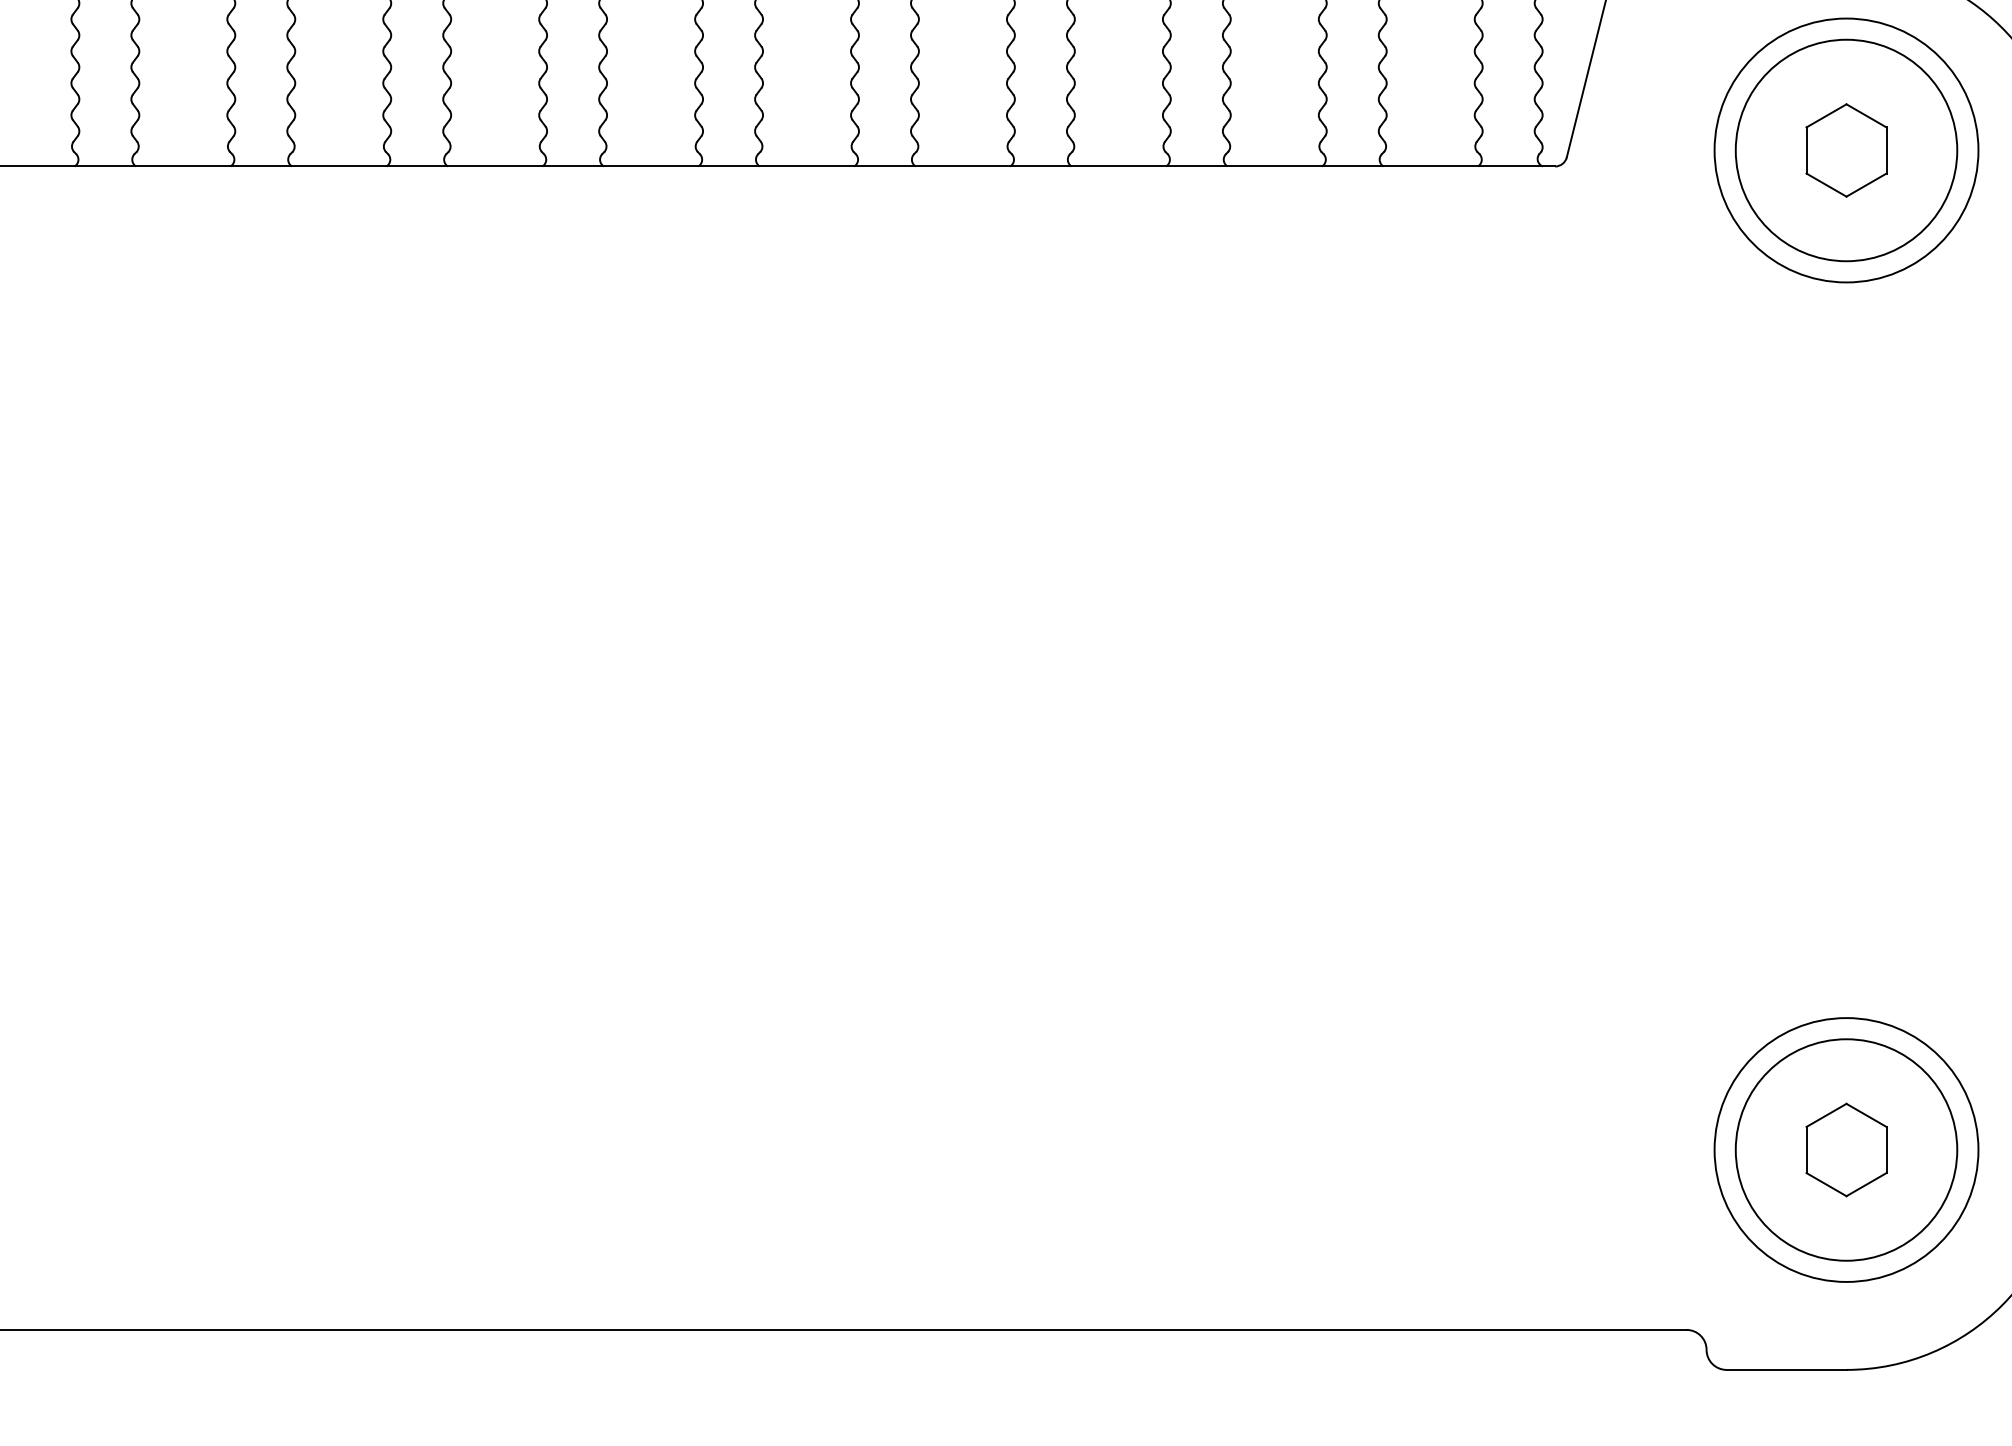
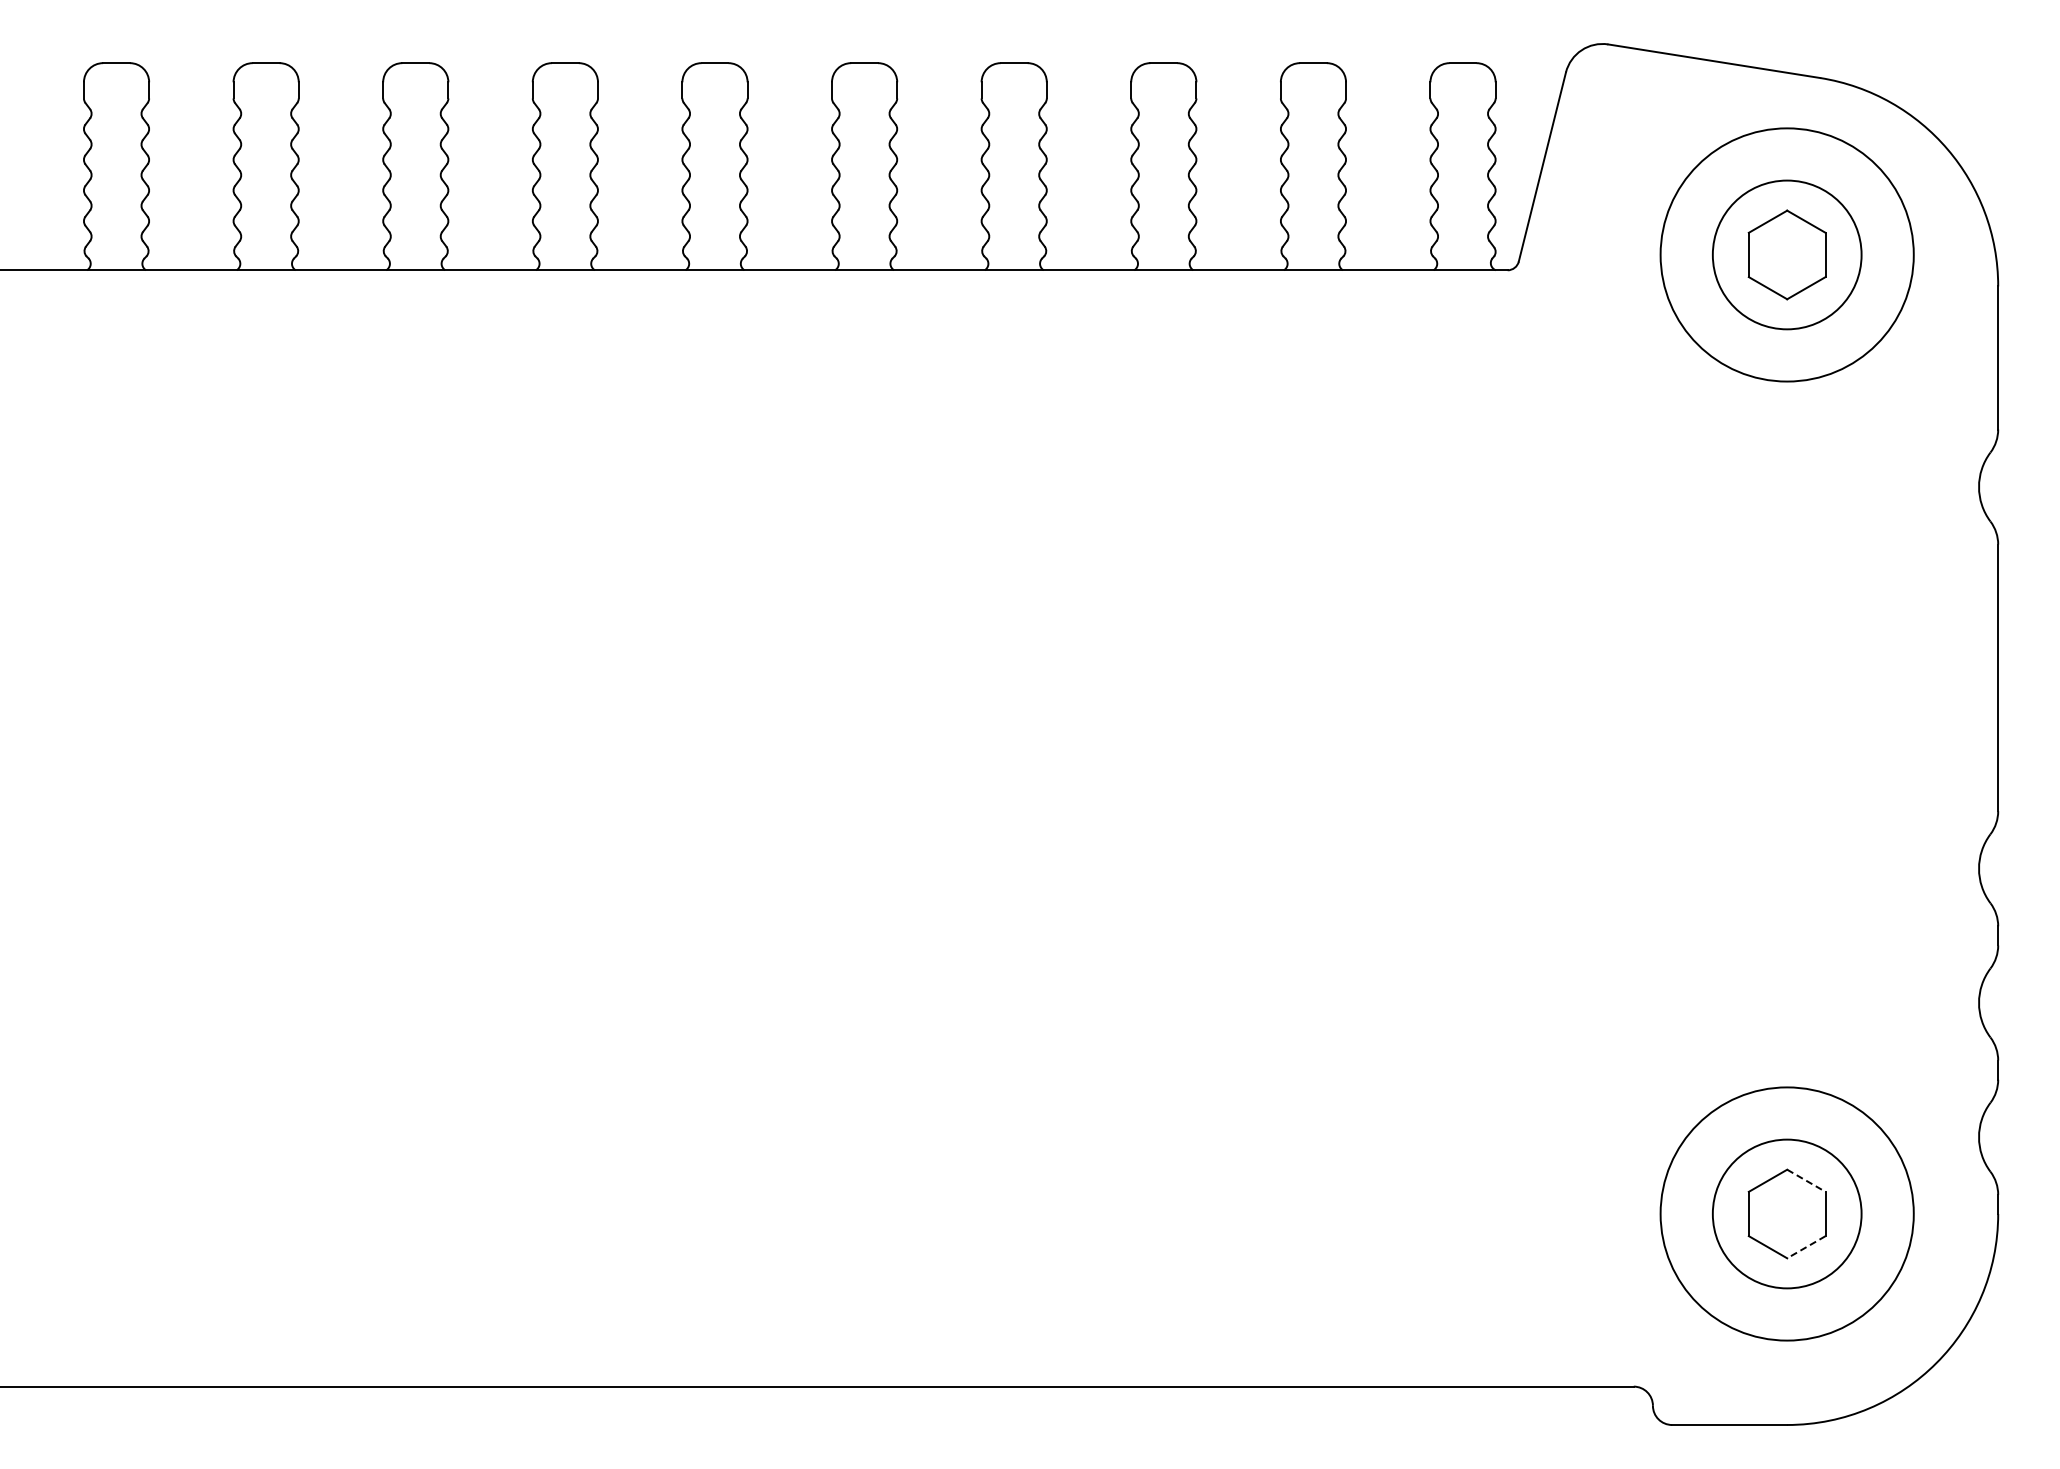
circle: (1845, 150) -> (1786, 254), size x0.7
line: (1866, 1116) -> (1806, 1181), solid -> dashed
circle: (1845, 1149) -> (1786, 1213), size x0.7
line: (1865, 1184) -> (1805, 1247), solid -> dashed

